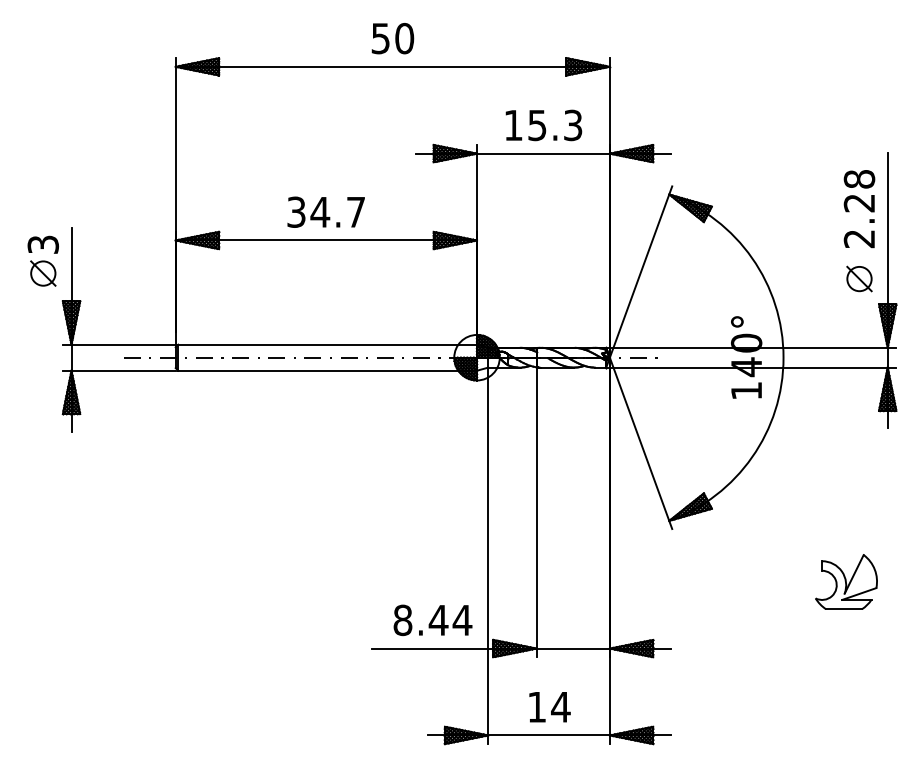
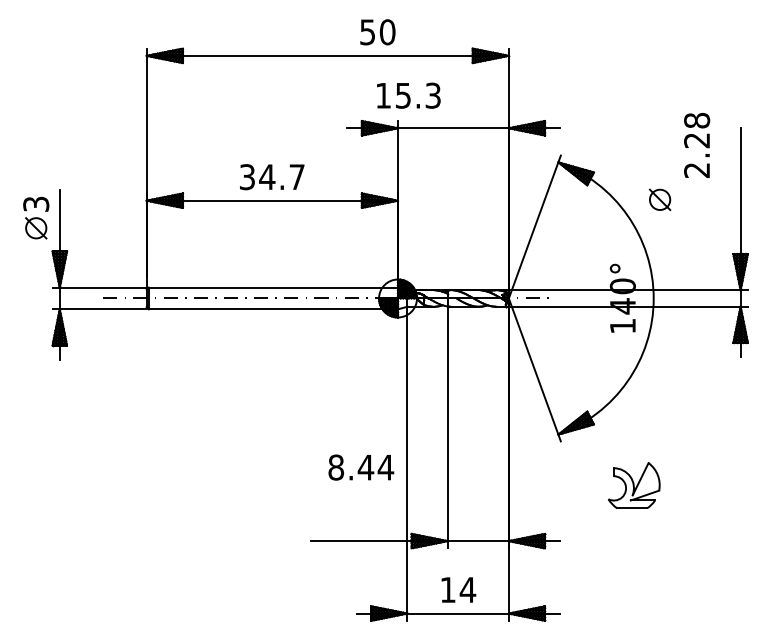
text: (392, 38) -> (377, 32), moved
text: (543, 125) -> (408, 95), moved
text: (860, 209) -> (697, 145), moved
part: (858, 278) -> (659, 199), moved
part: (846, 581) -> (634, 485), moved
text: (433, 620) -> (361, 467), moved

